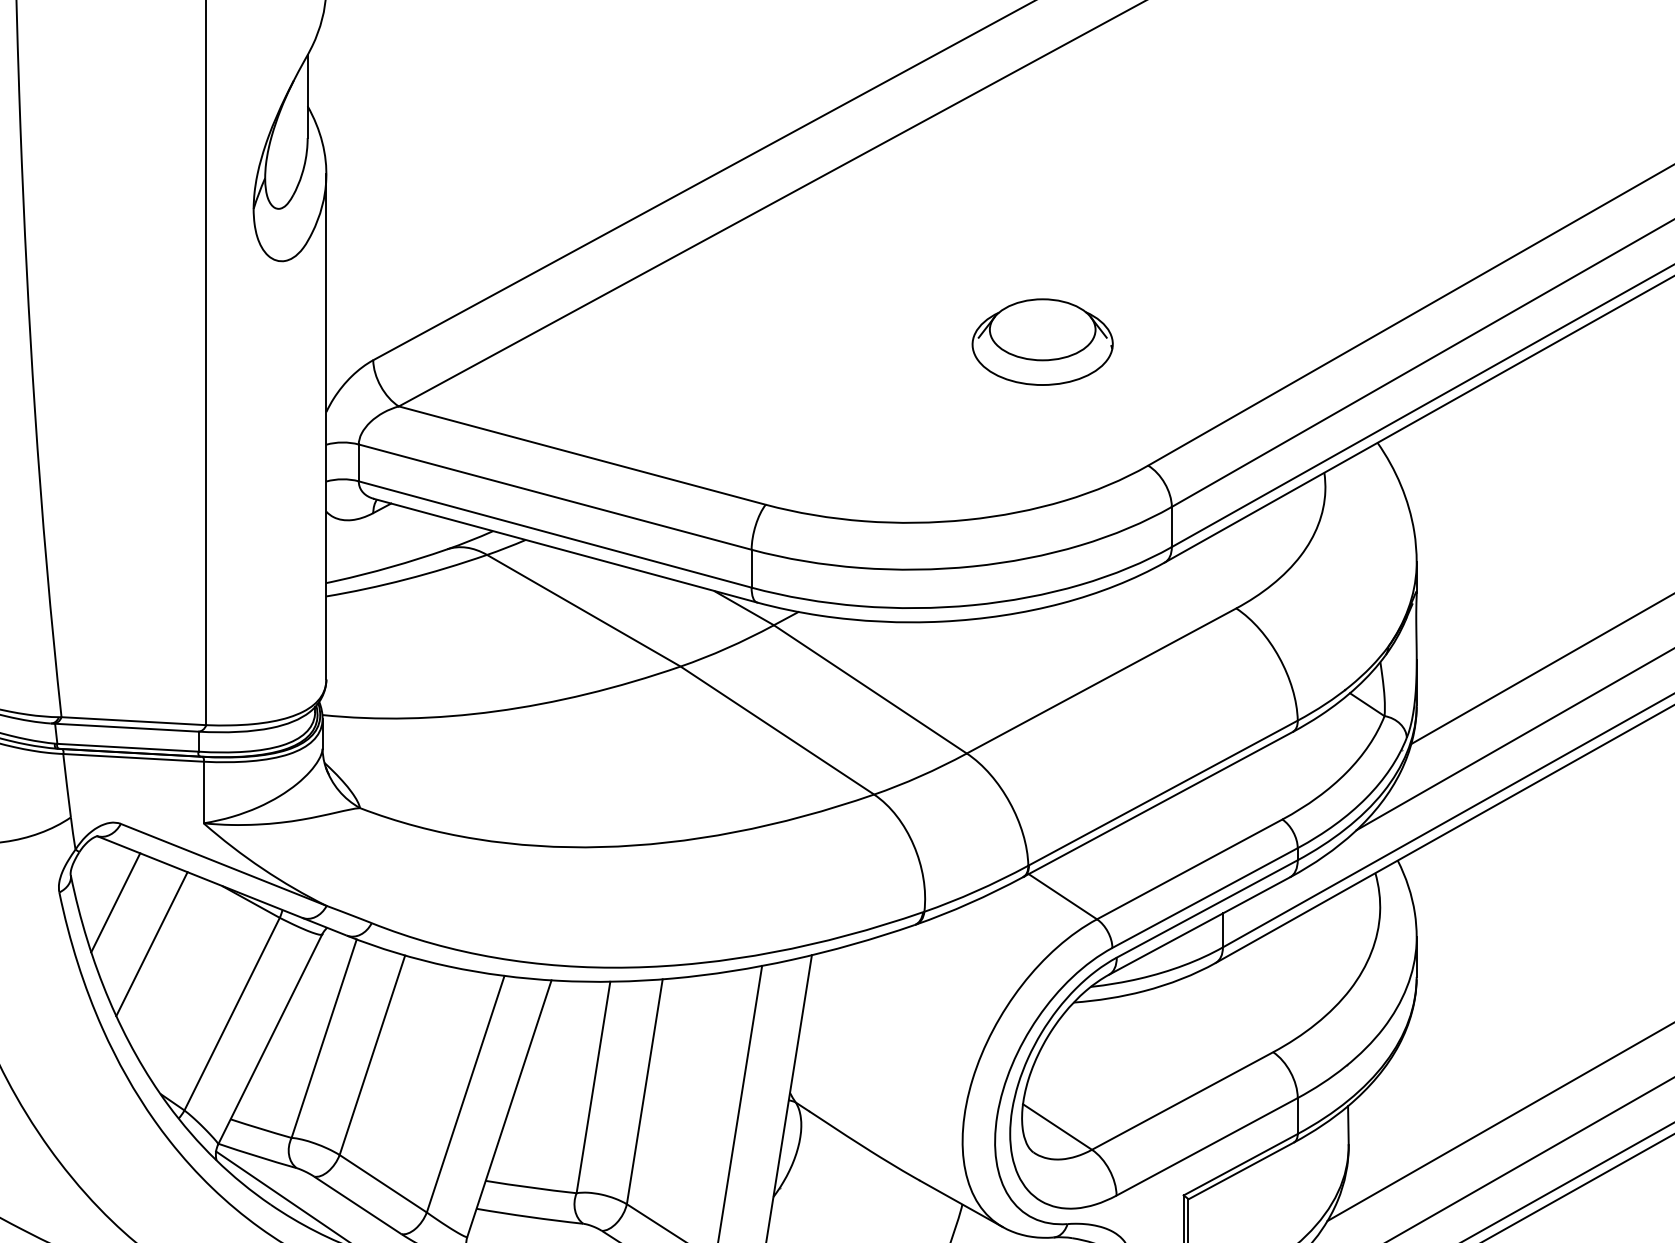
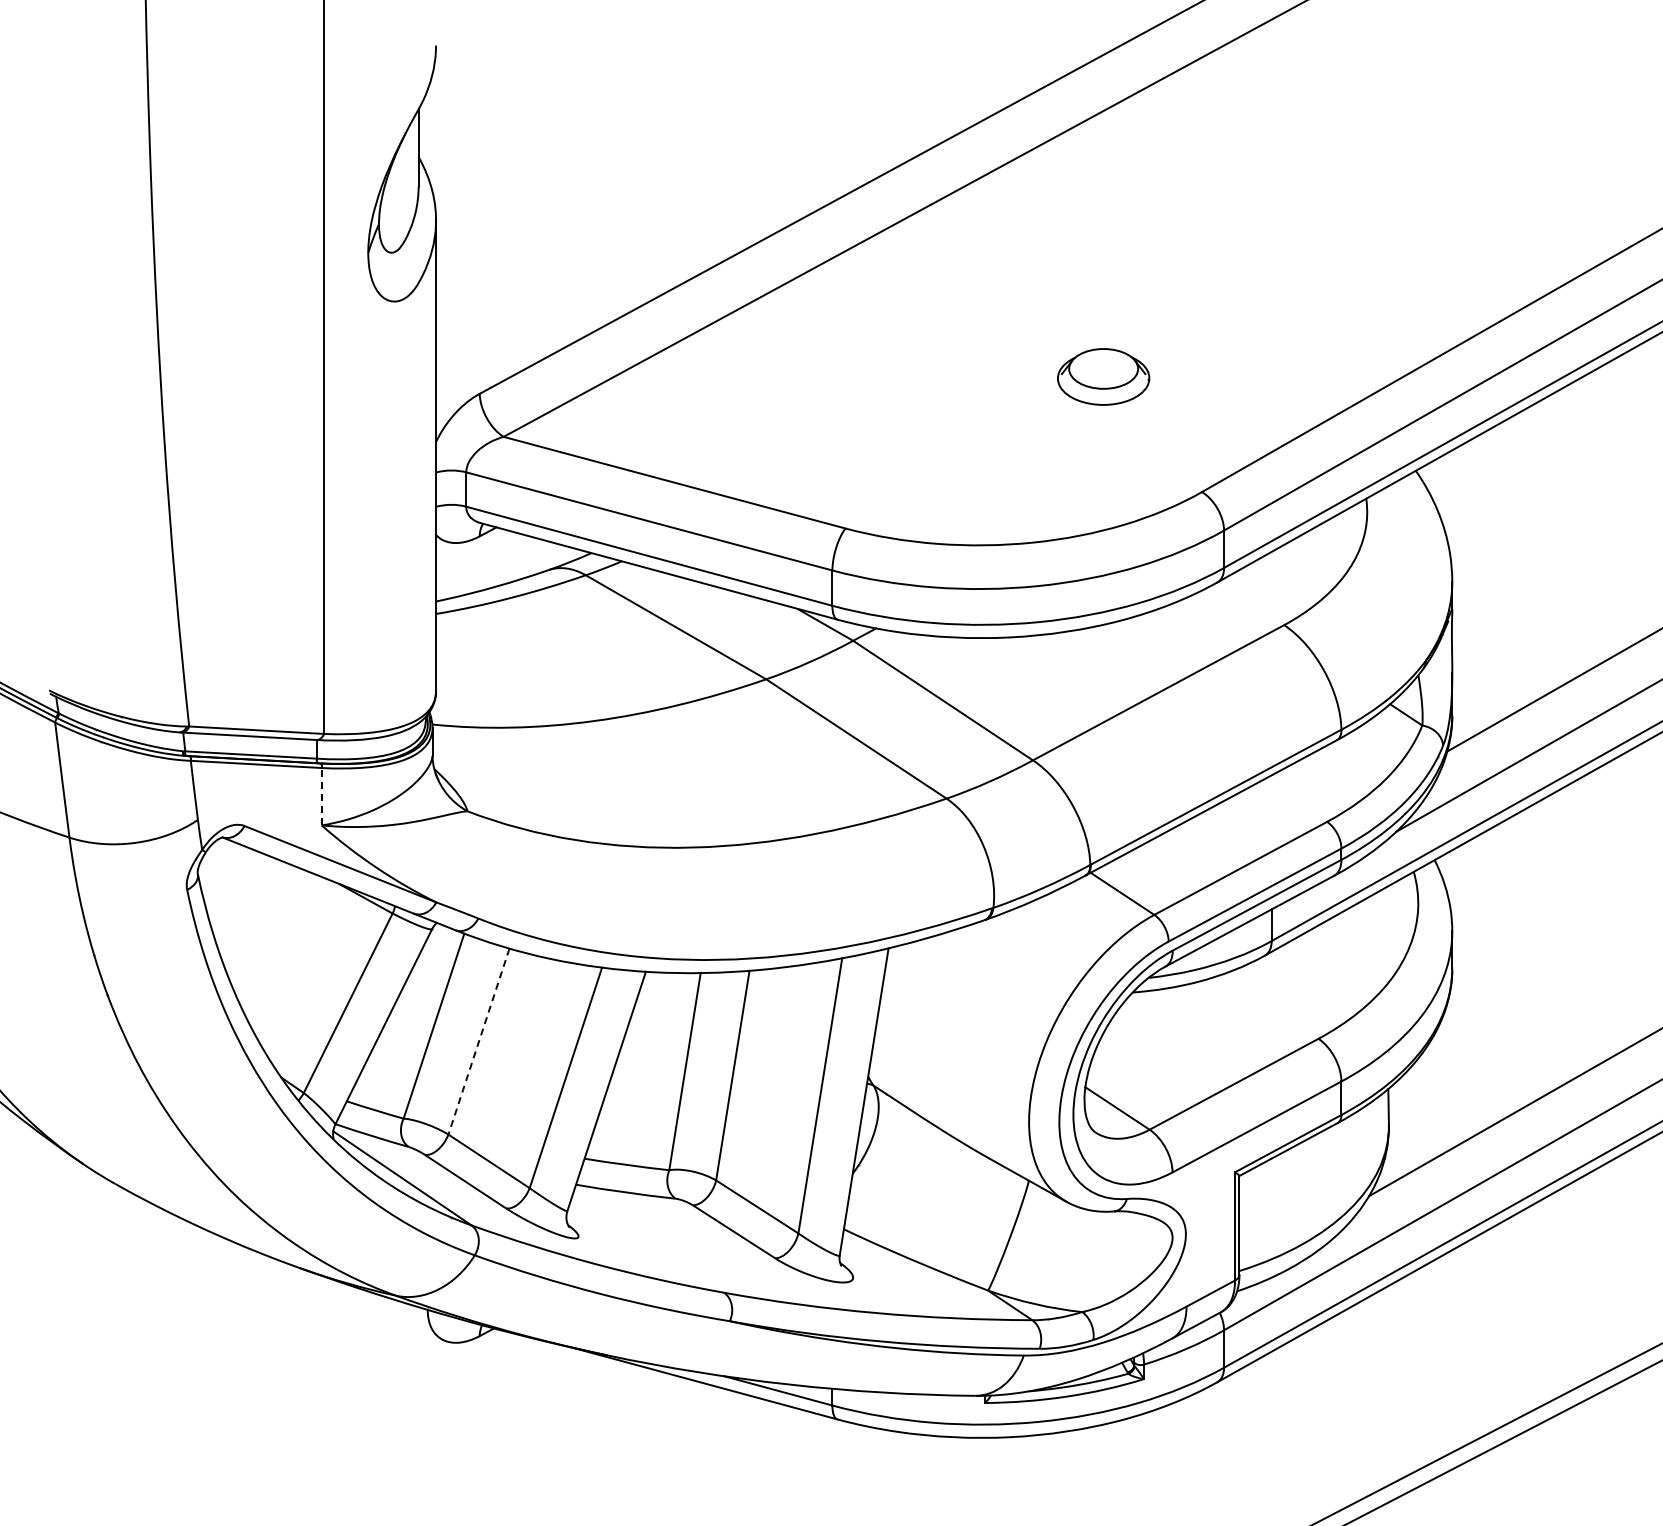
part: (1042, 341) -> (1103, 376), size x0.7
line: (203, 792) -> (321, 796), solid -> dashed
line: (115, 902) -> (239, 899), removed
line: (151, 943) -> (273, 937), removed
line: (371, 1055) -> (478, 1041), solid -> dashed

